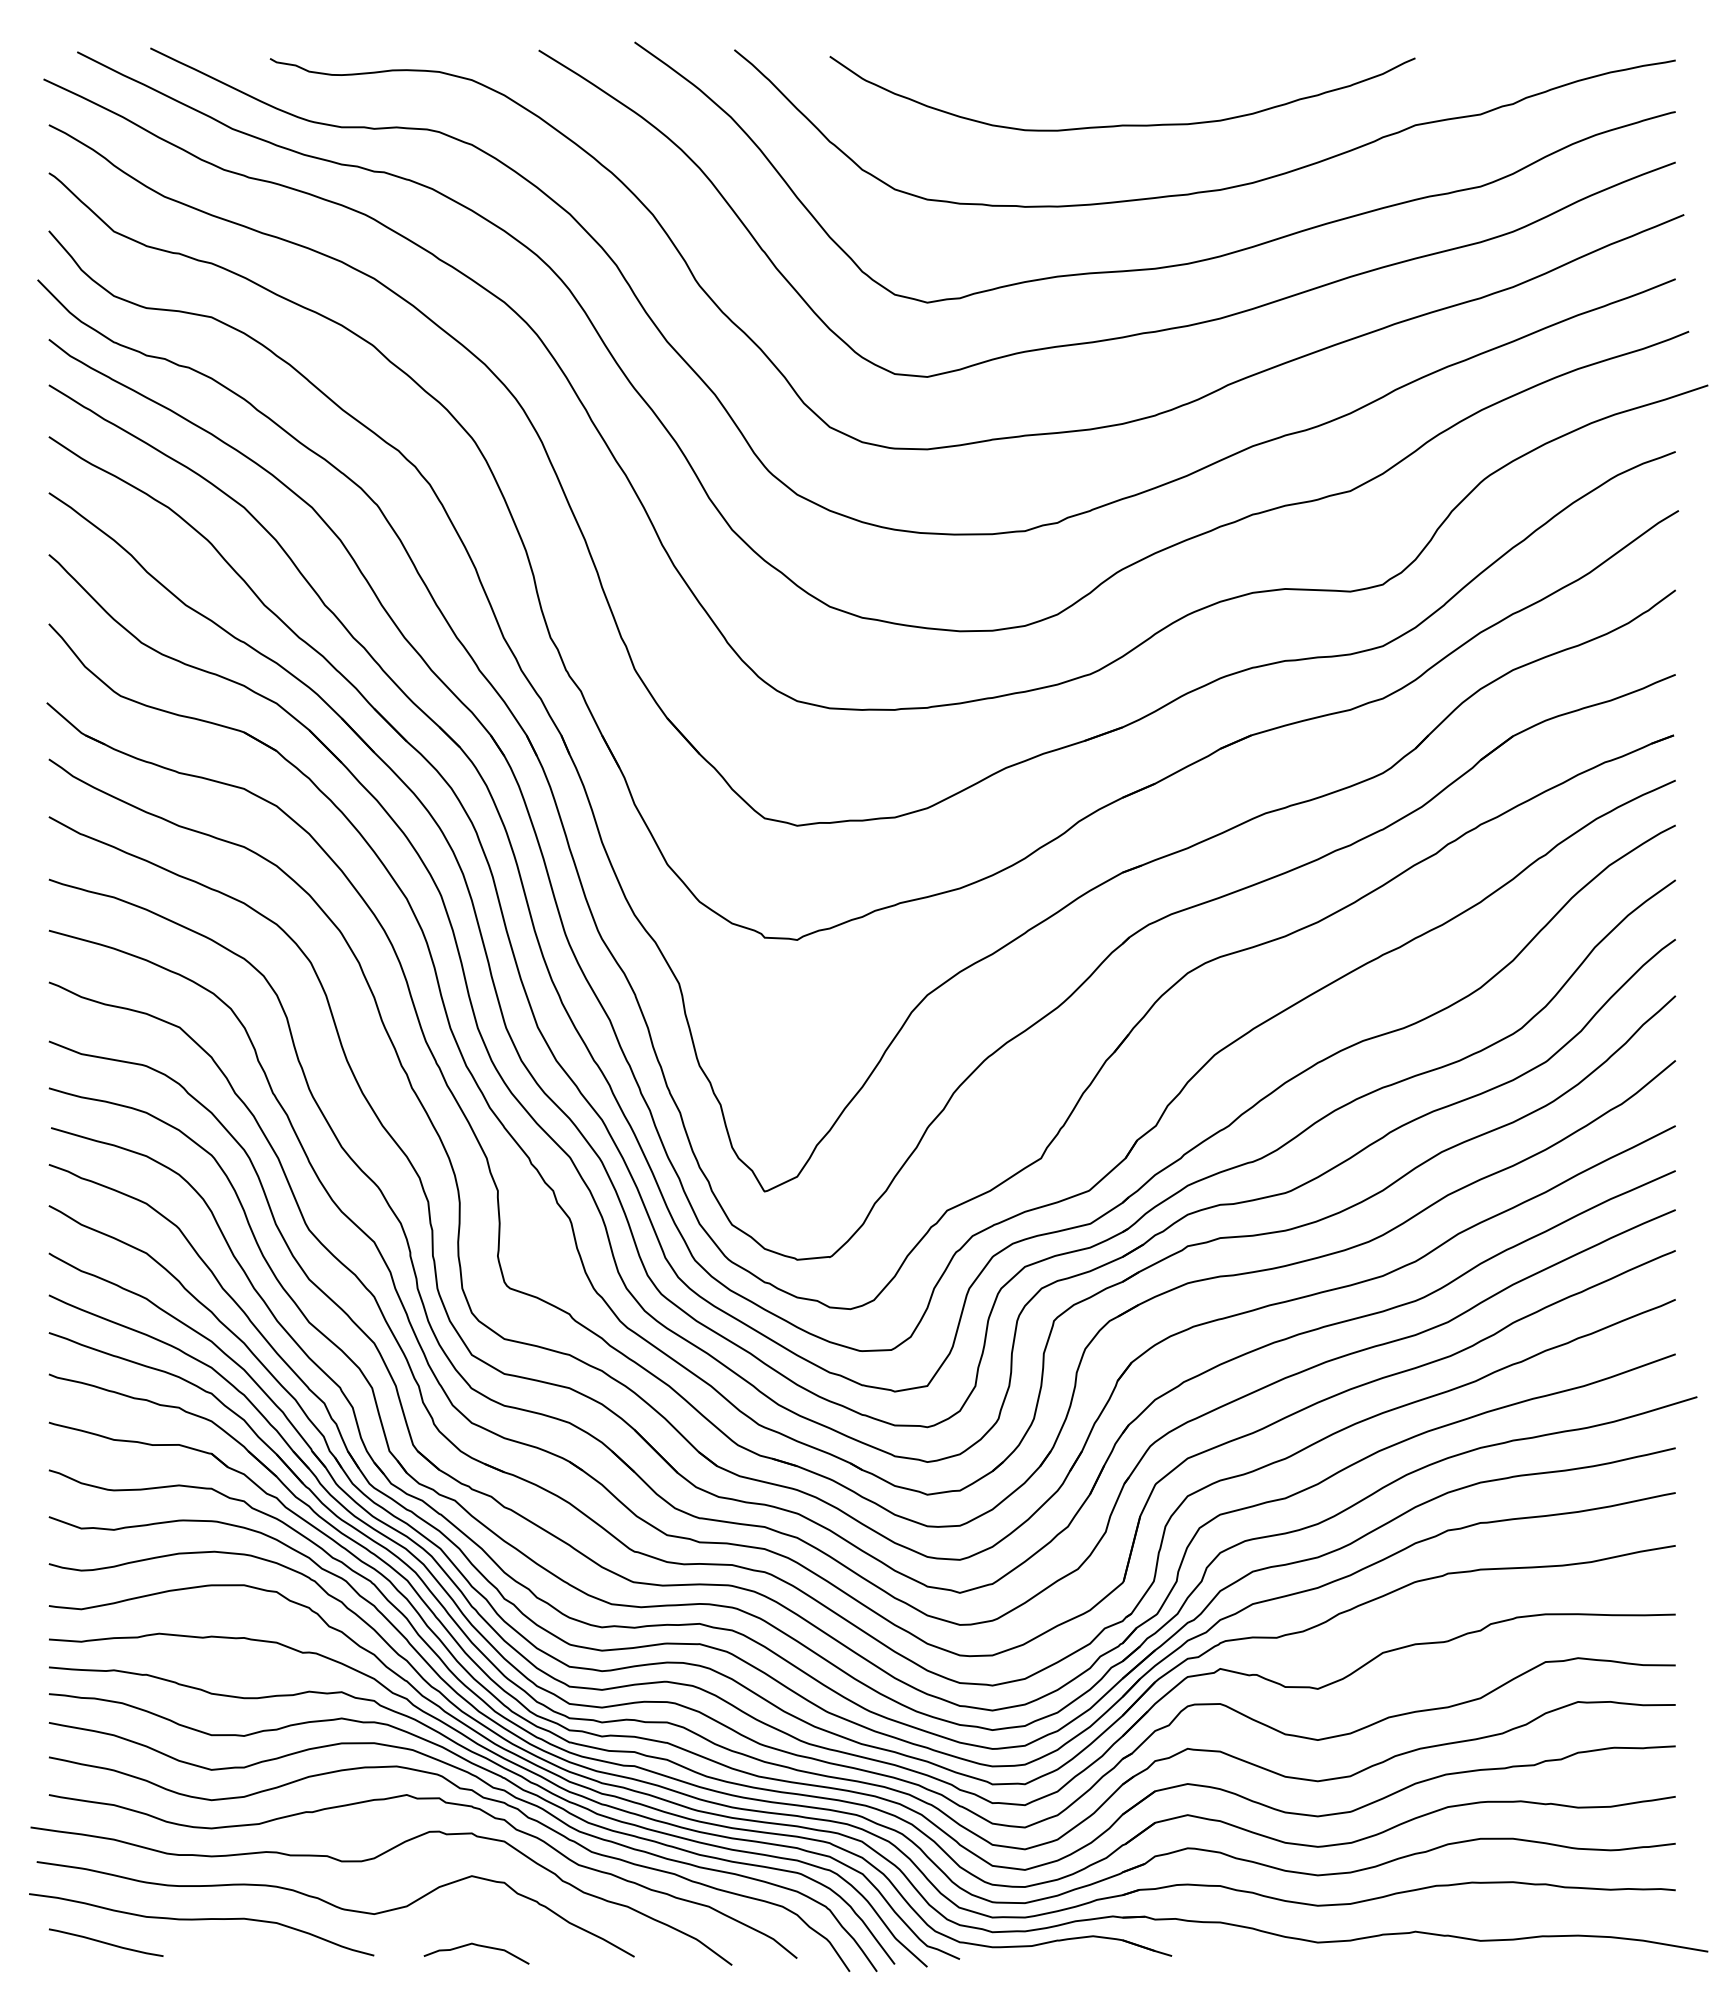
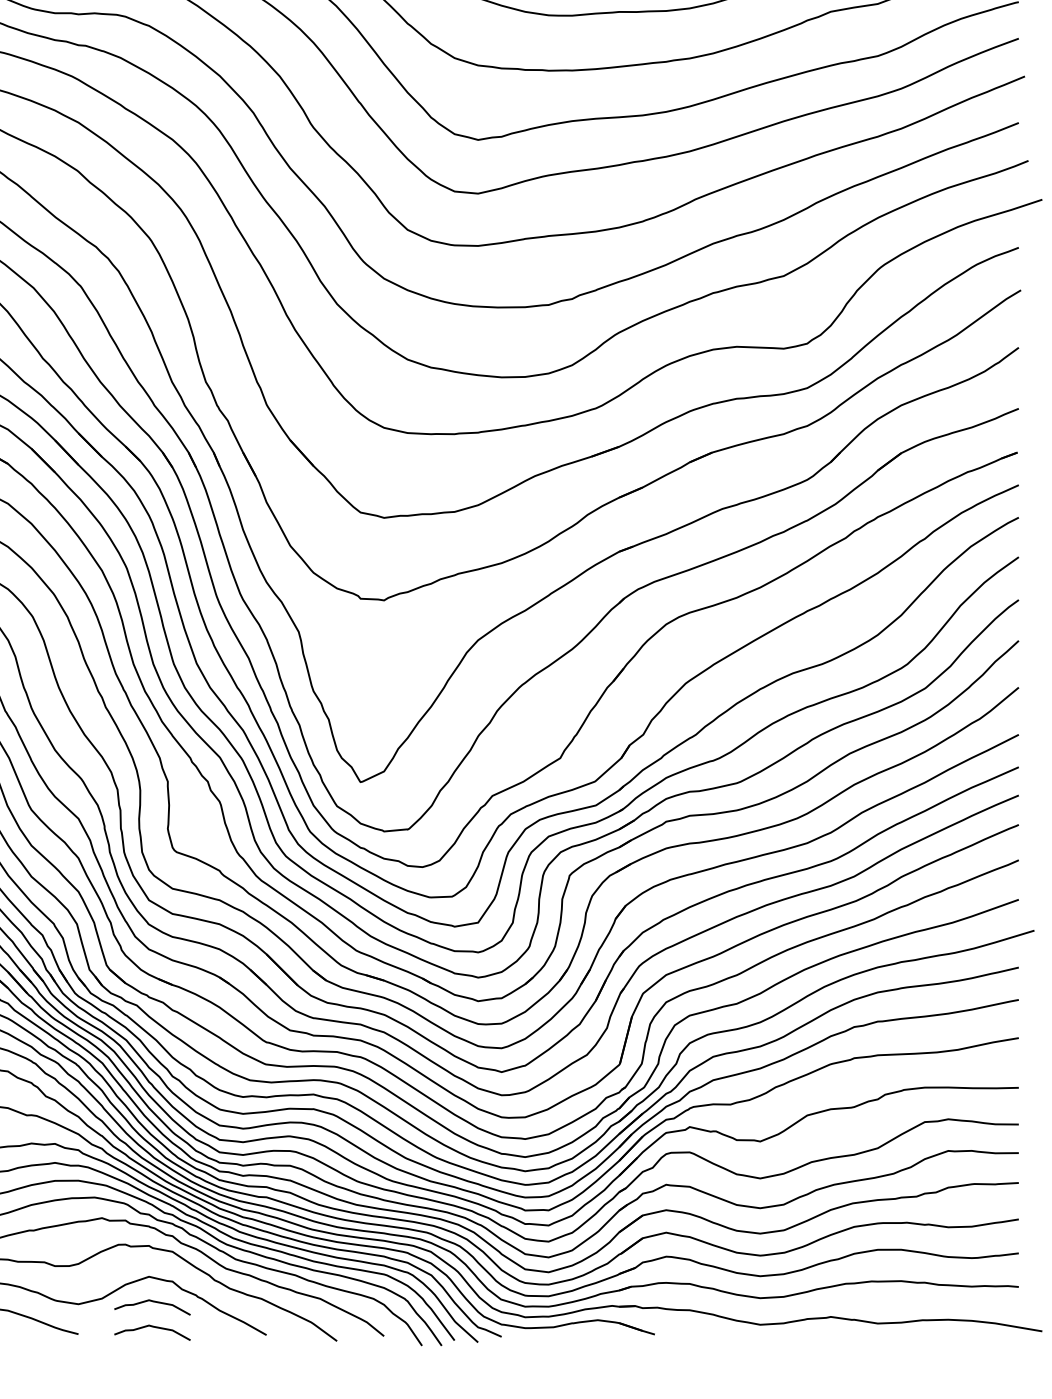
curve: (477, 1911) -> (153, 1302), added

